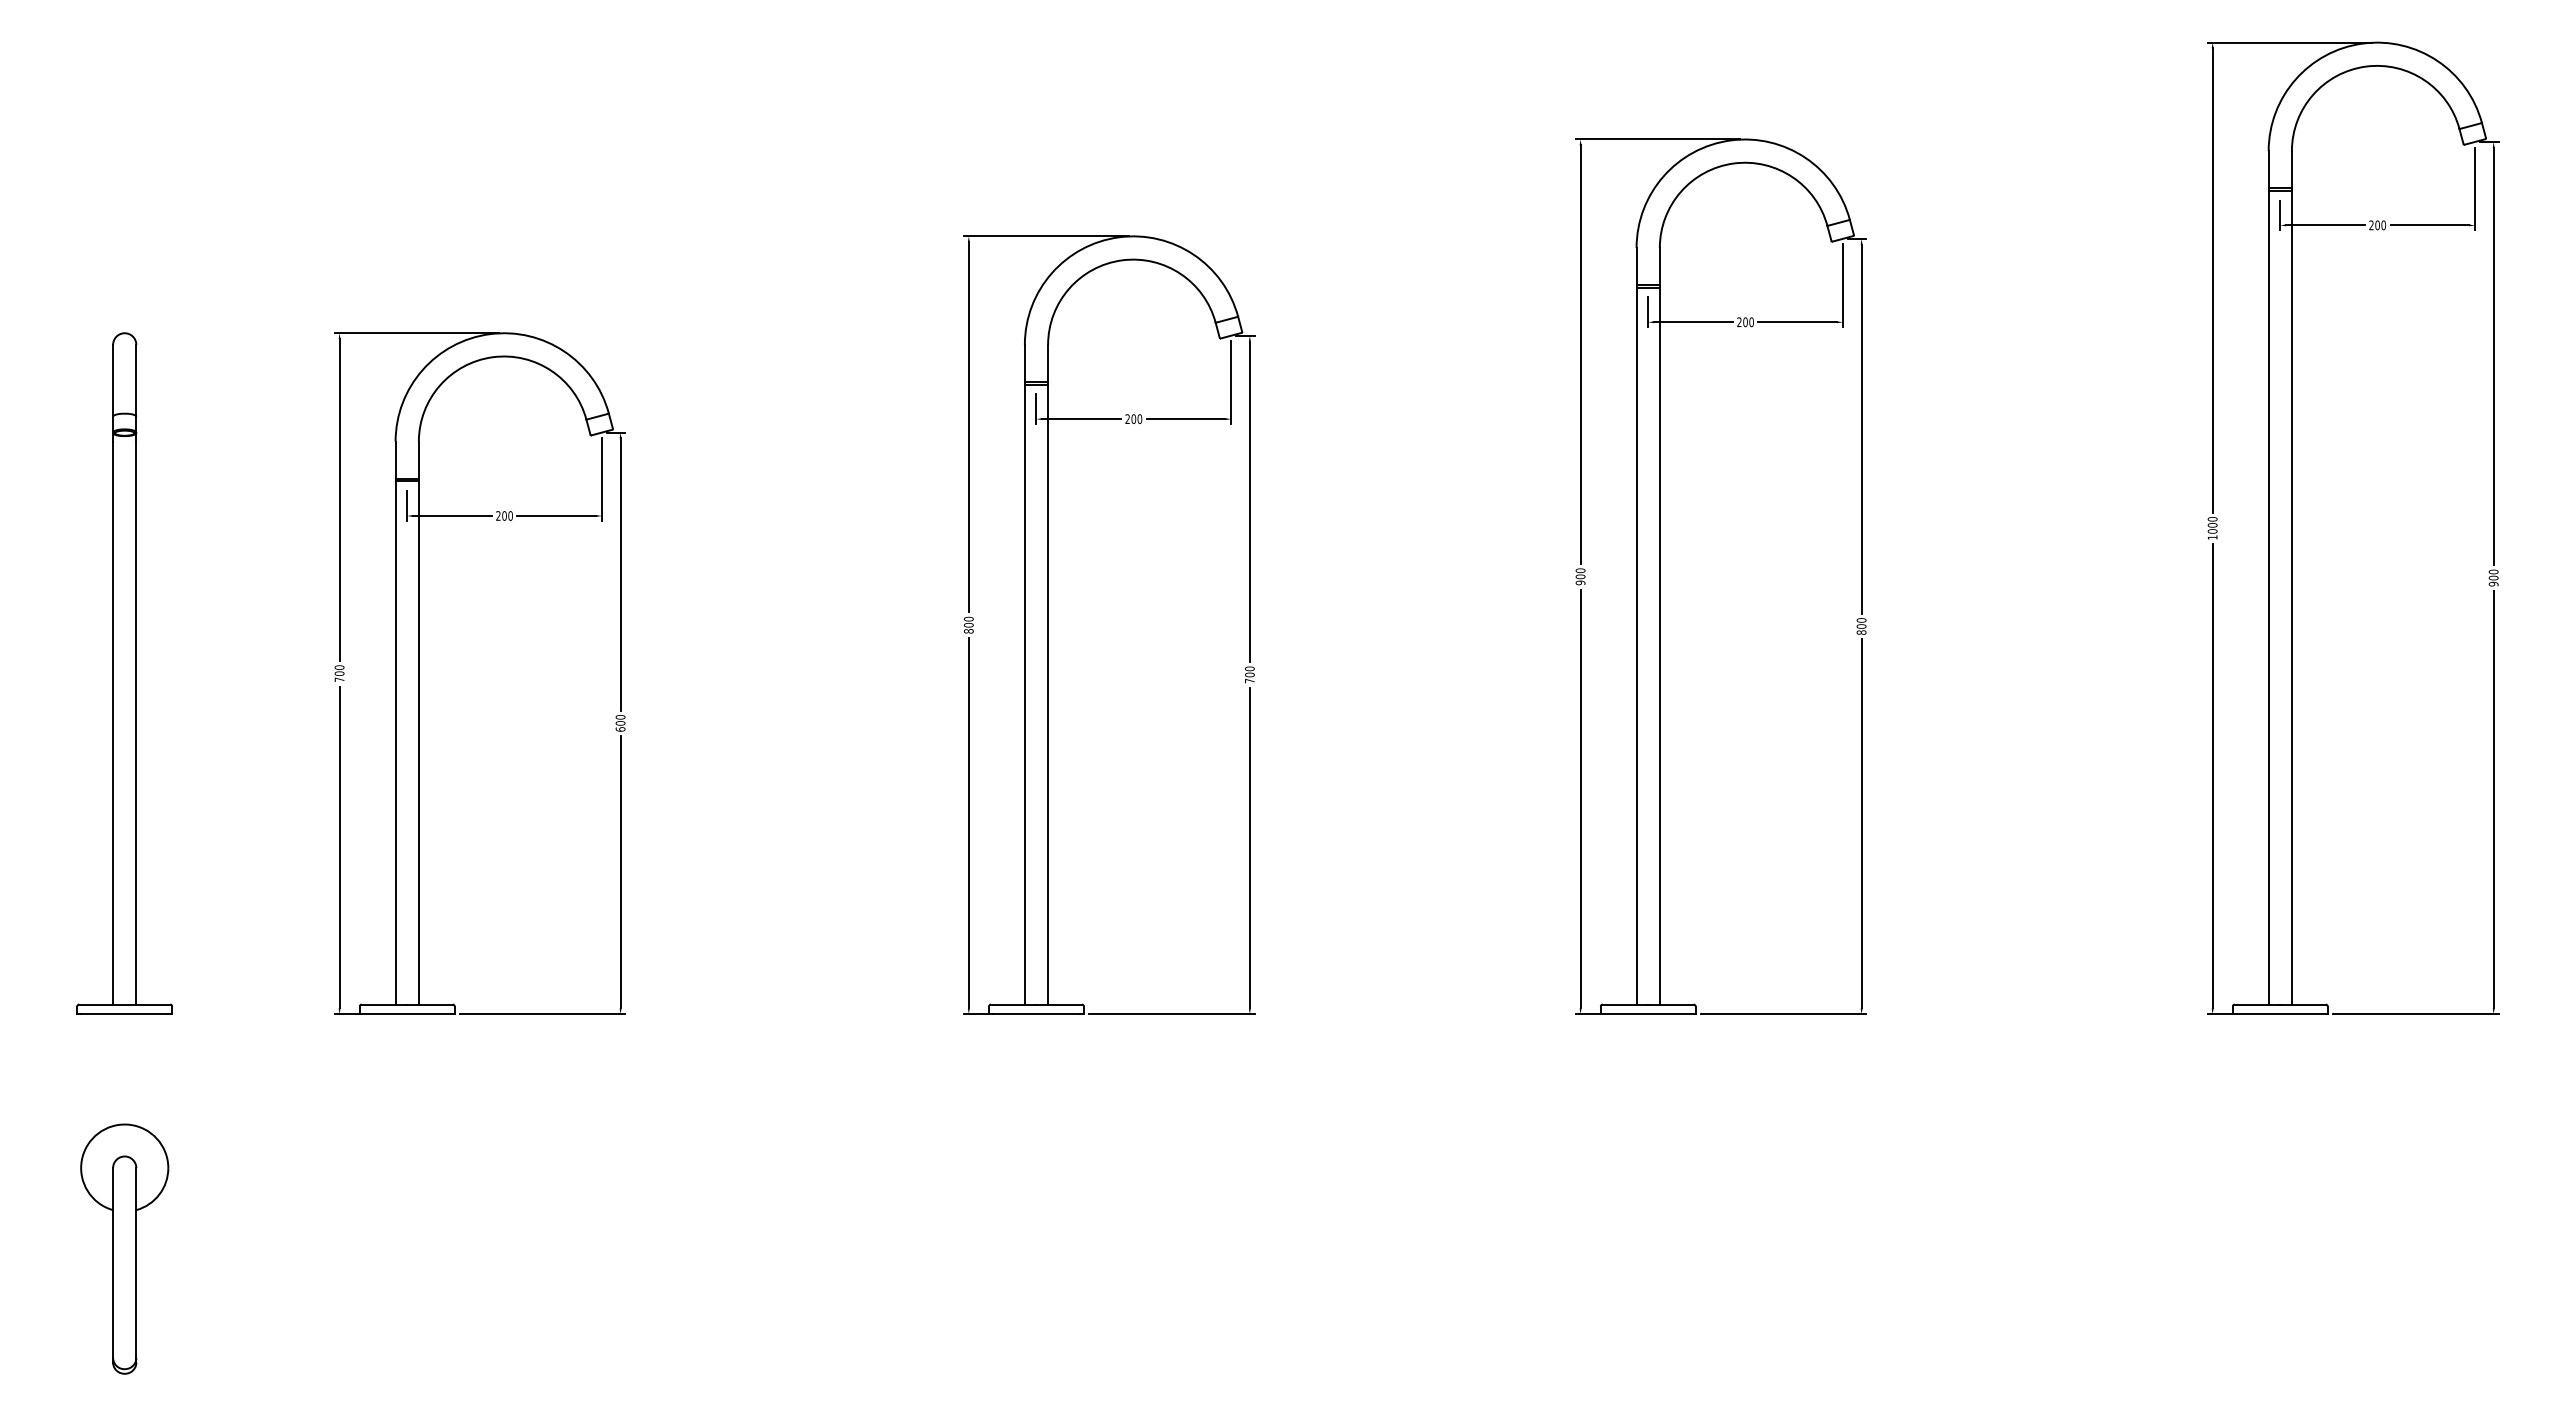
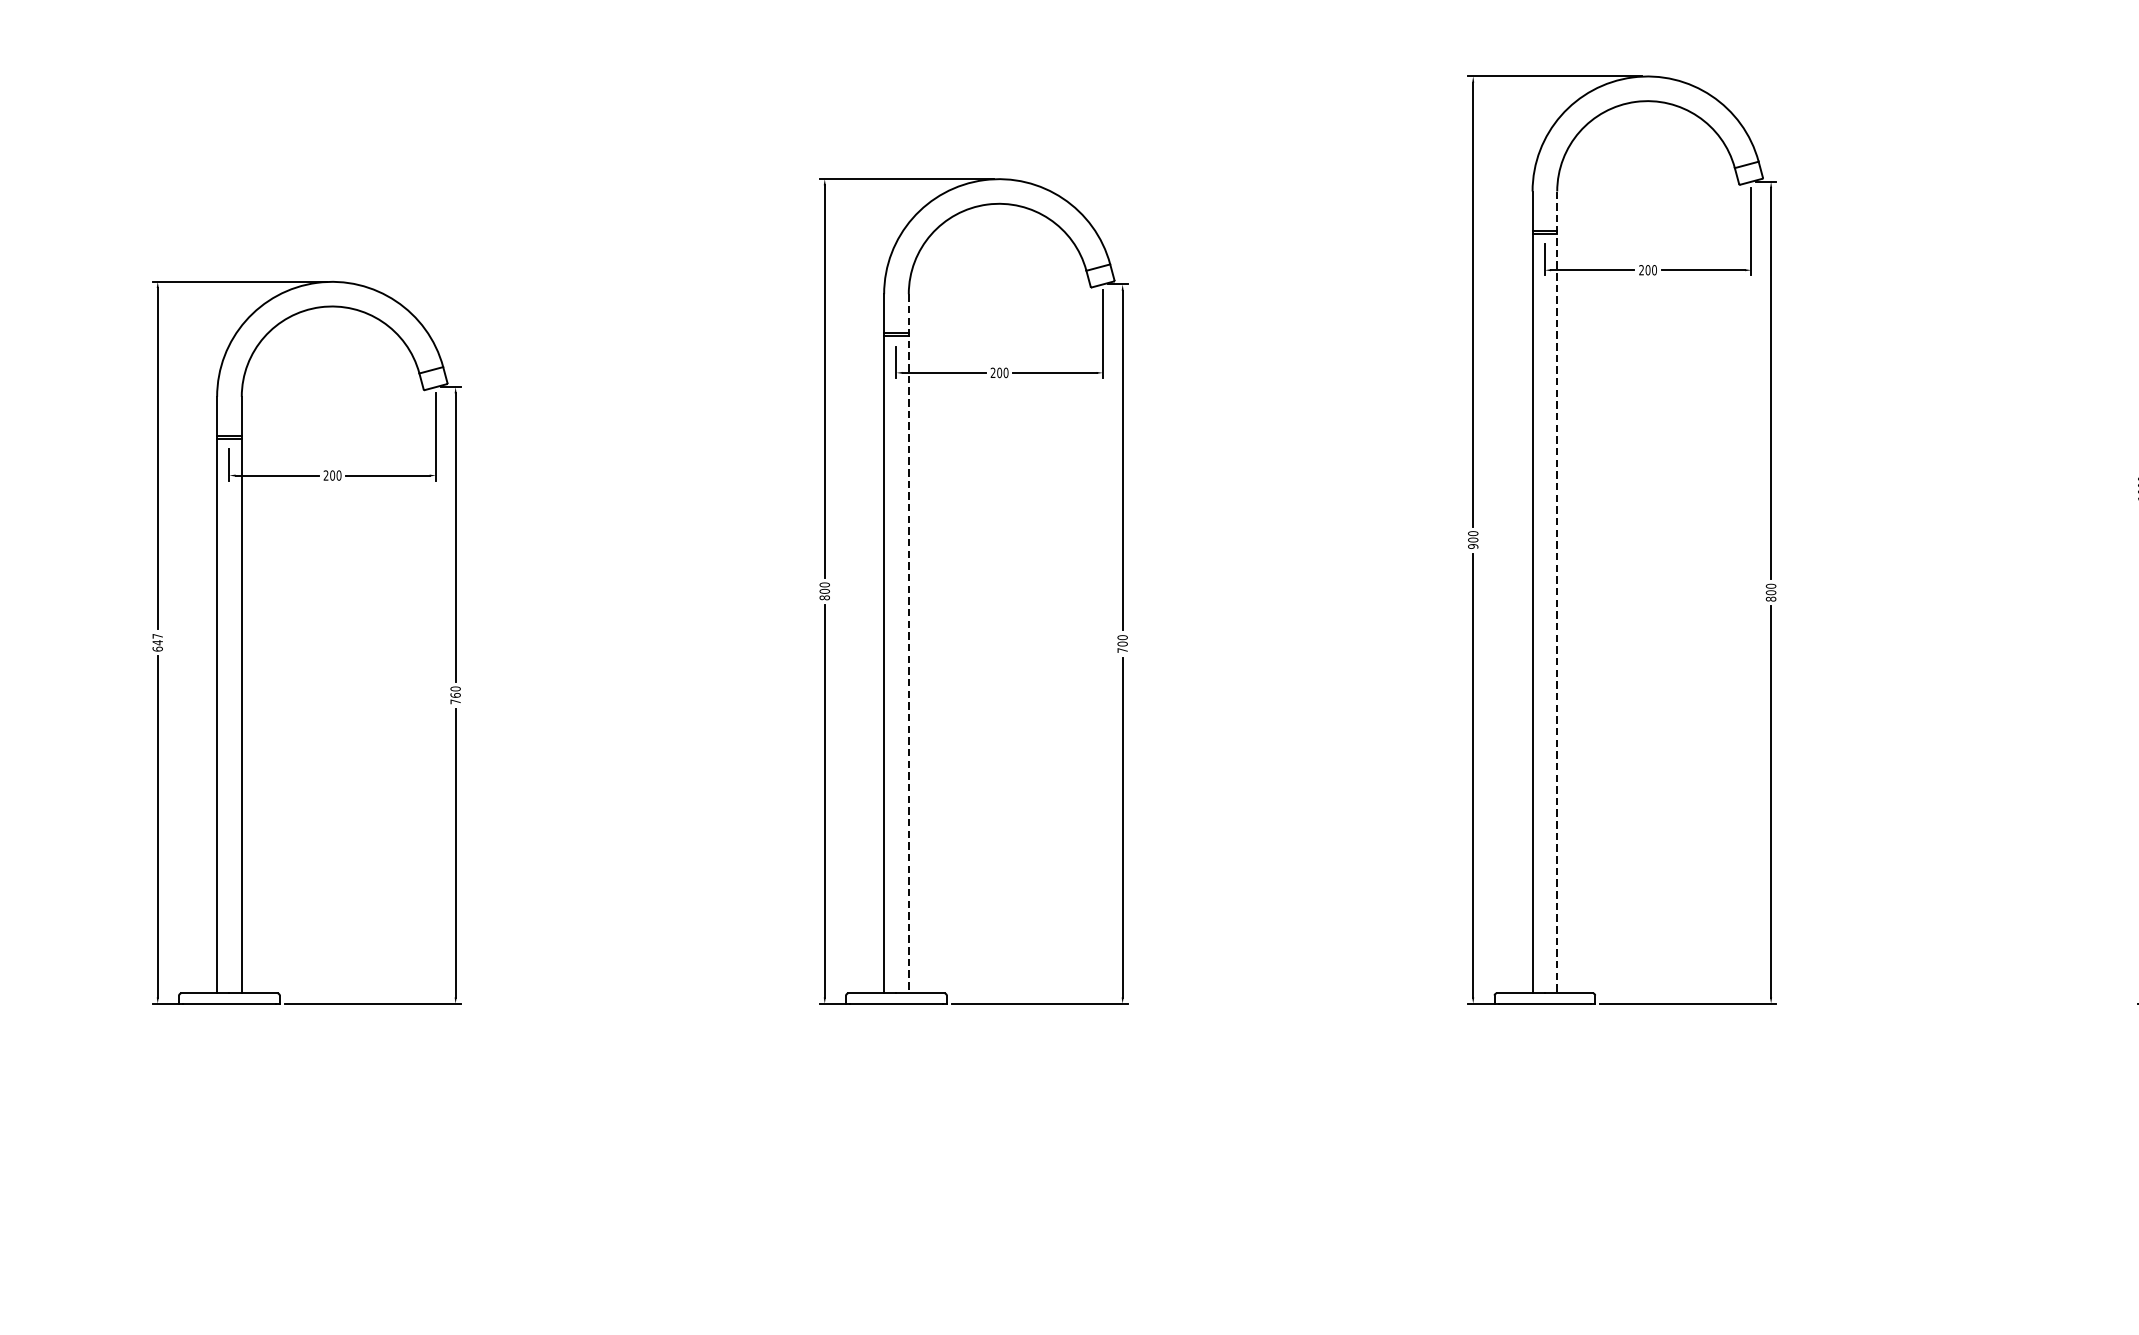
line: (1659, 626) -> (1556, 592), solid -> dashed
text: (339, 673) -> (157, 642), 700 -> 647
line: (1048, 674) -> (909, 643), solid -> dashed
text: (620, 726) -> (455, 698), 600 -> 760

